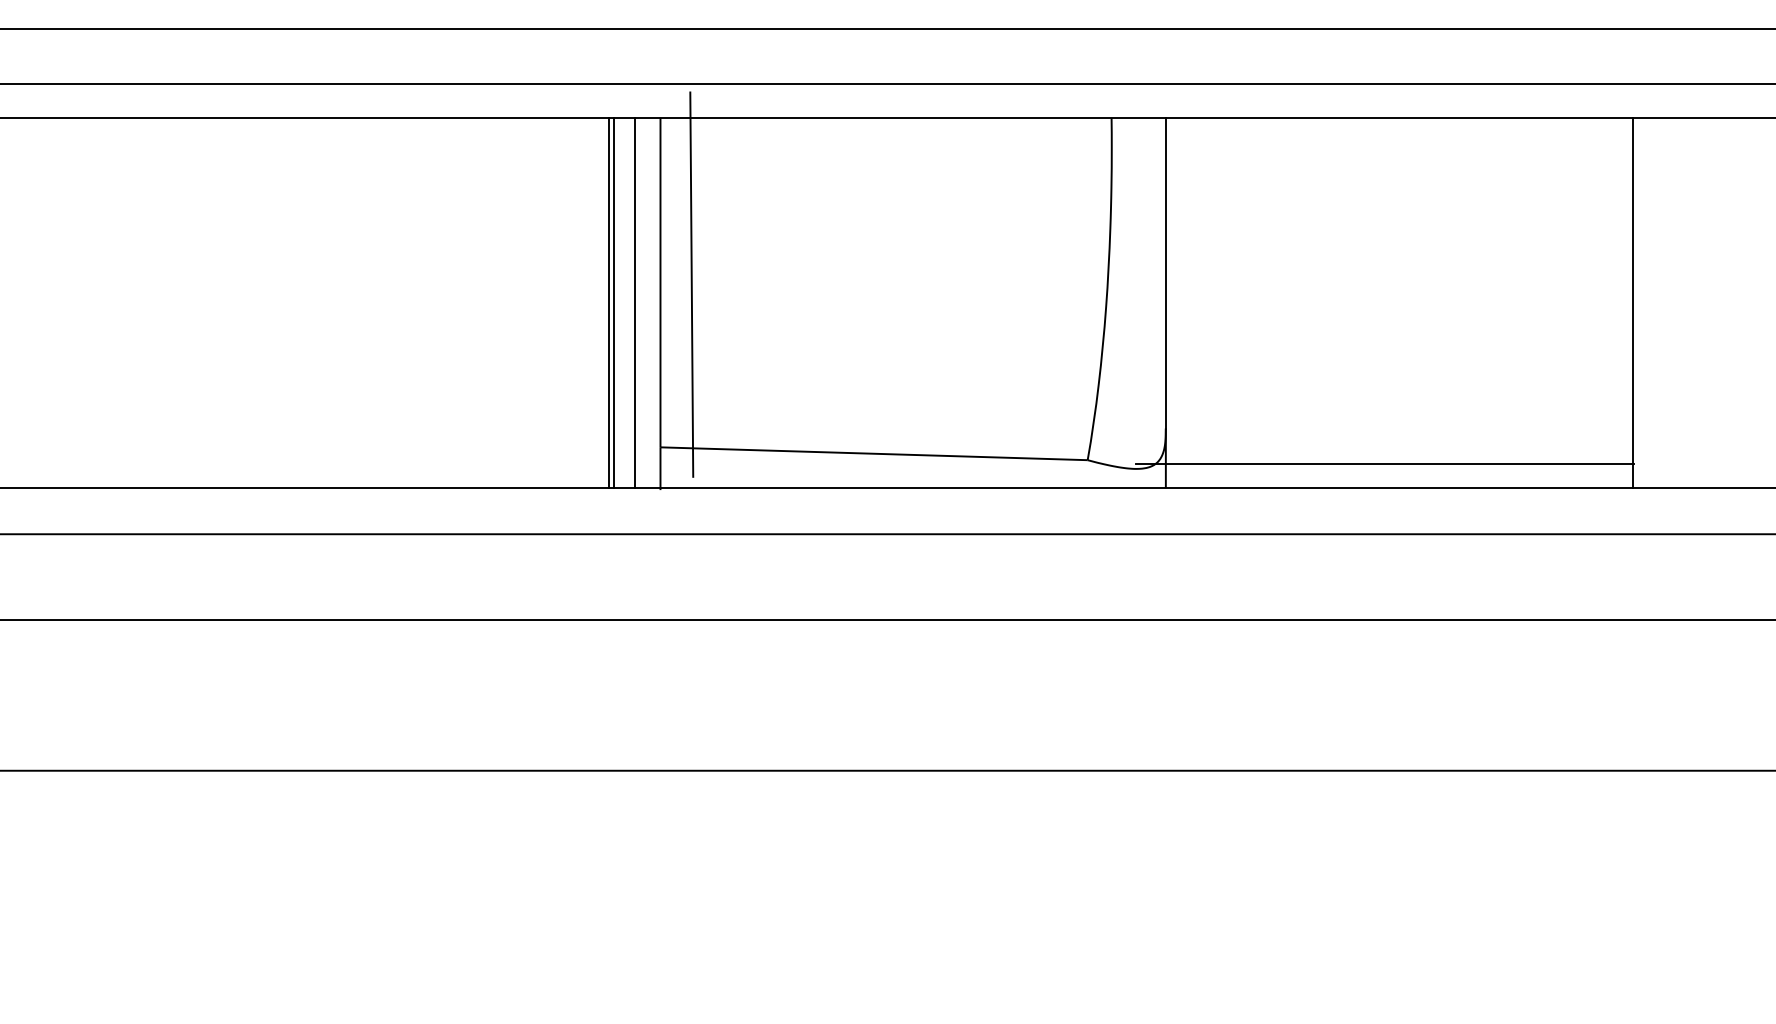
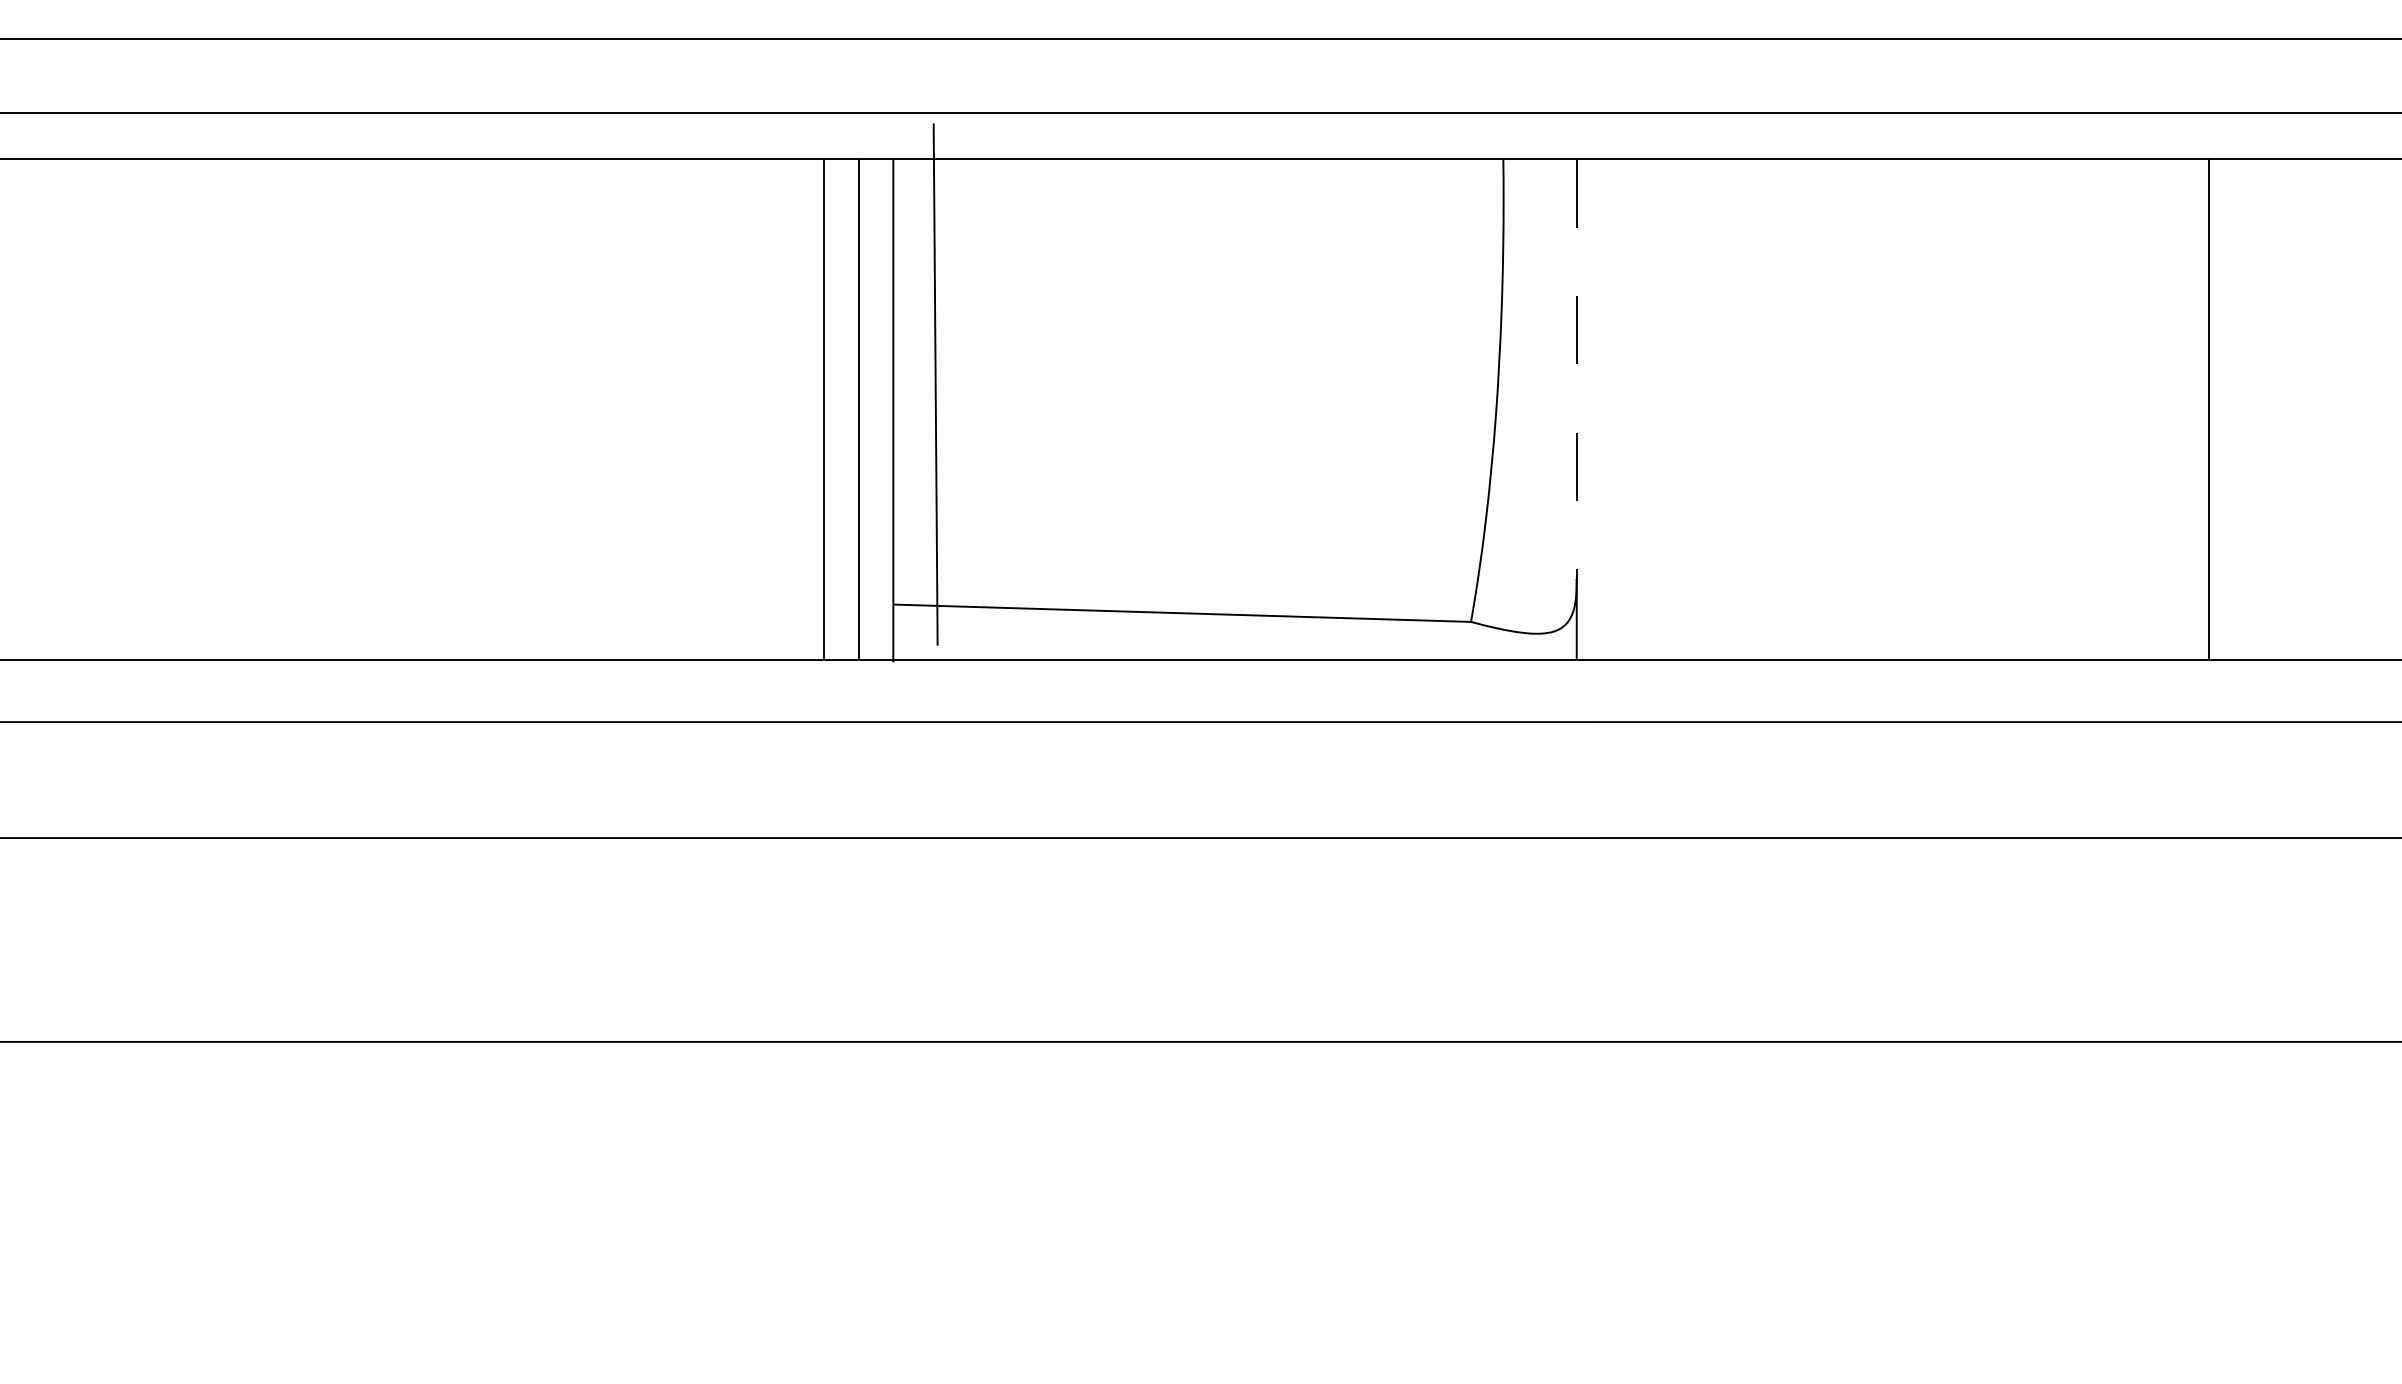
line: (1165, 273) -> (1576, 369), solid -> dashed
line: (614, 303) -> (830, 409), removed
line: (1384, 464) -> (1872, 627), removed

